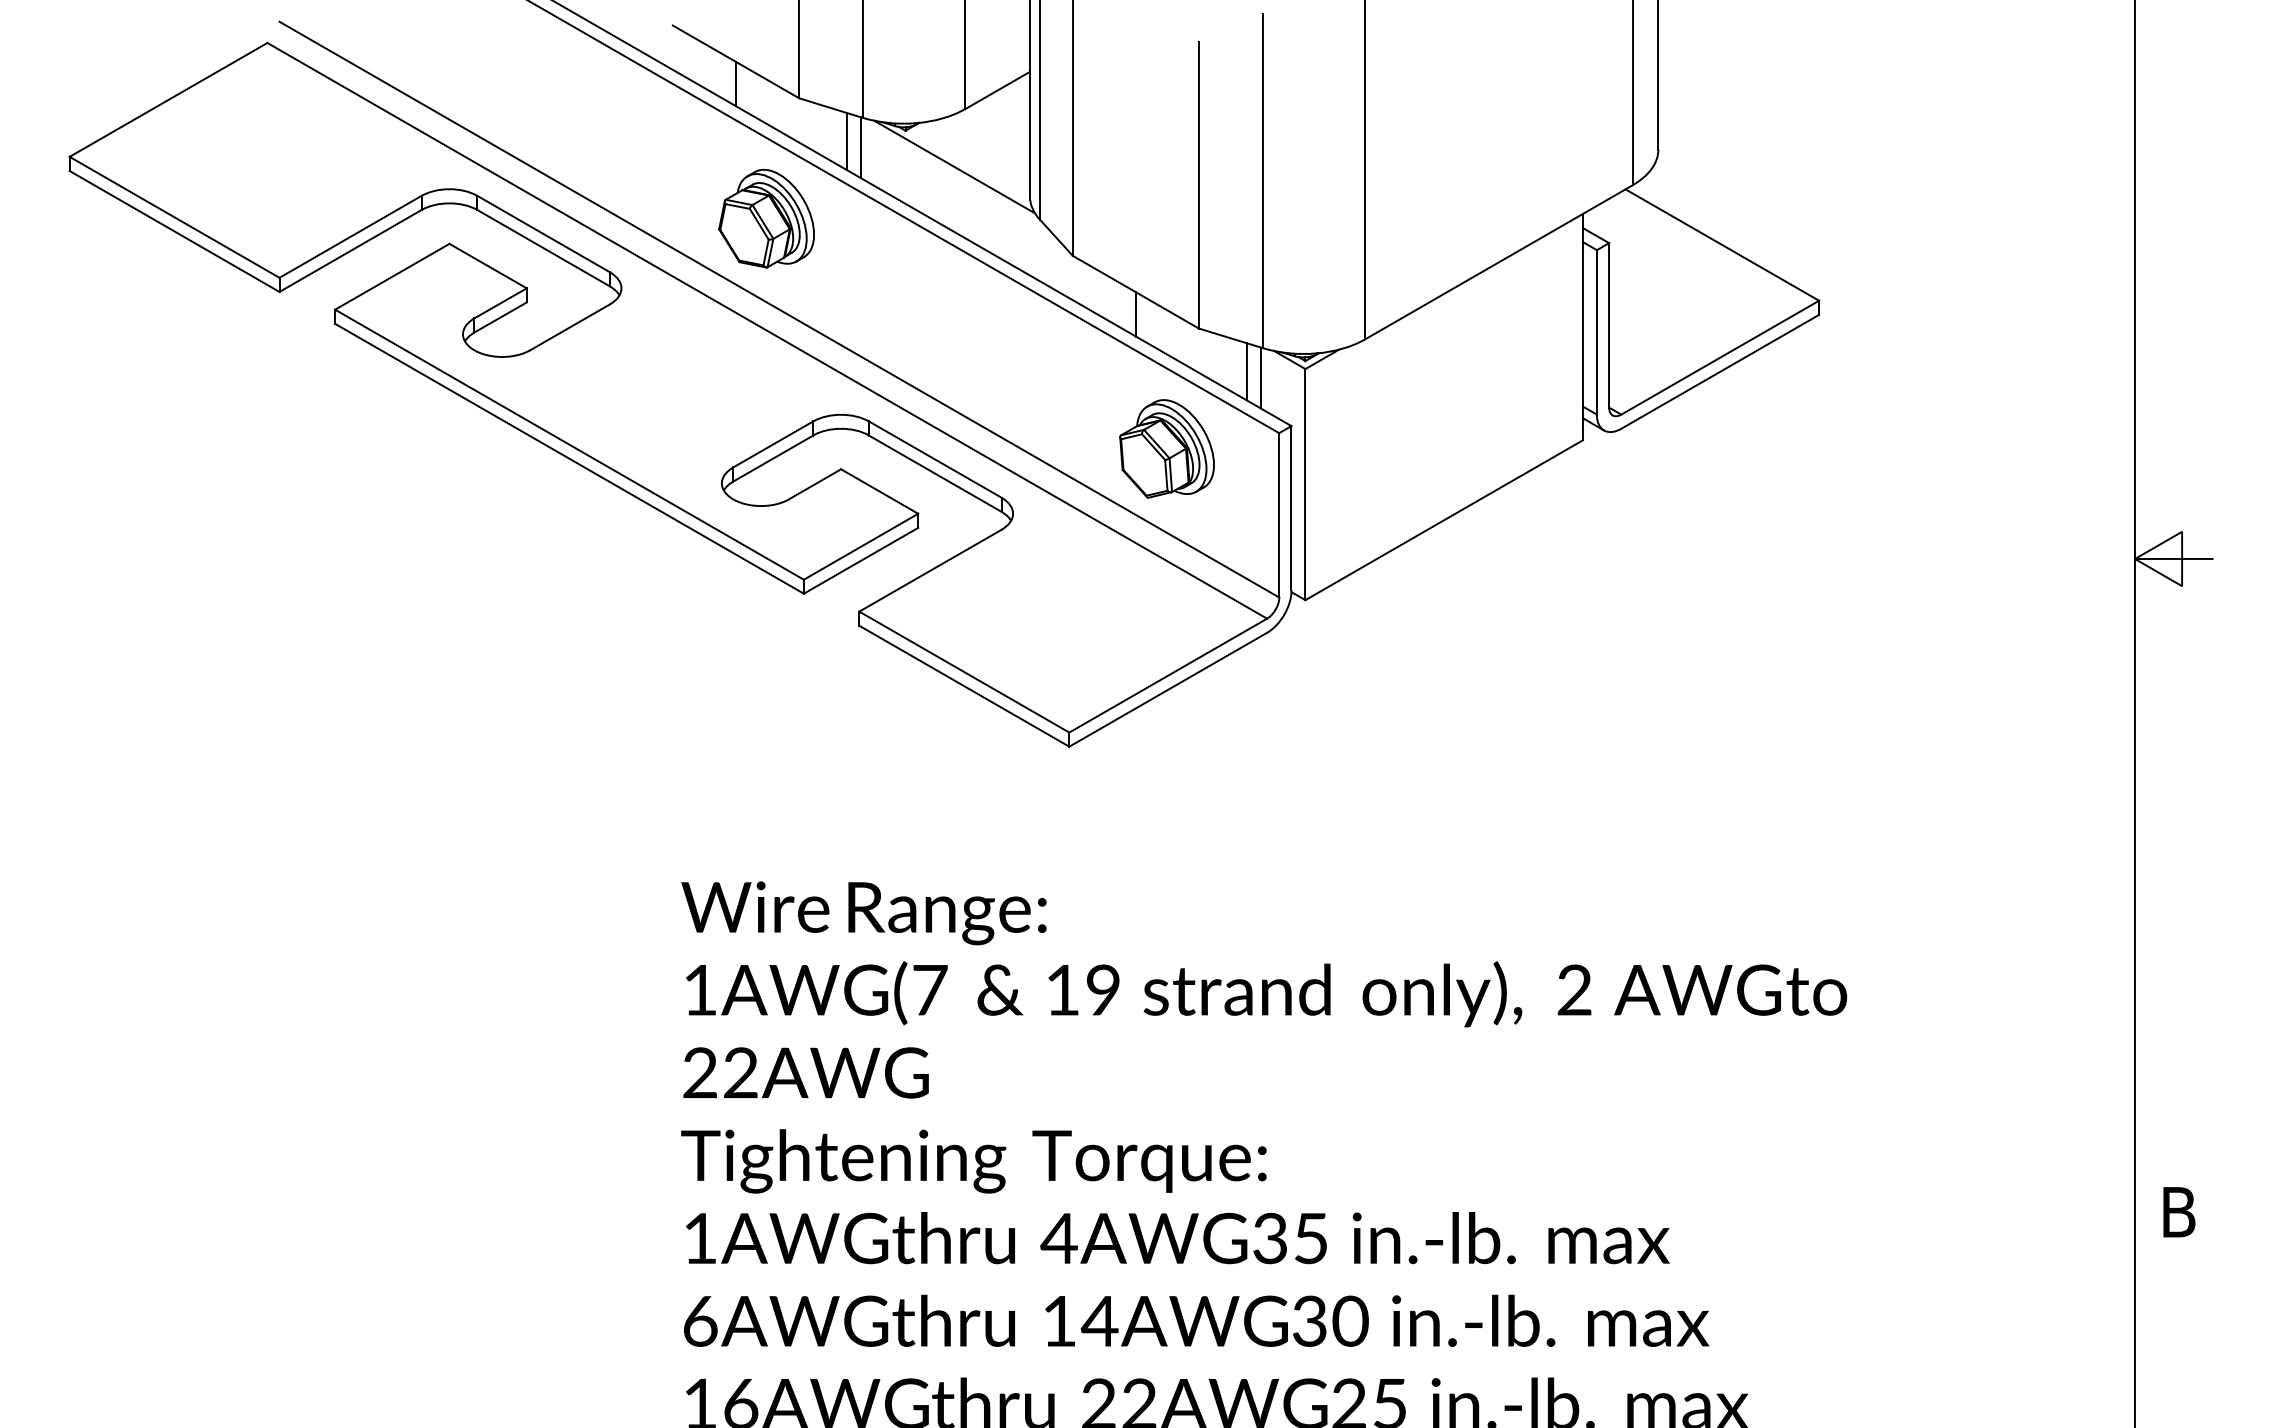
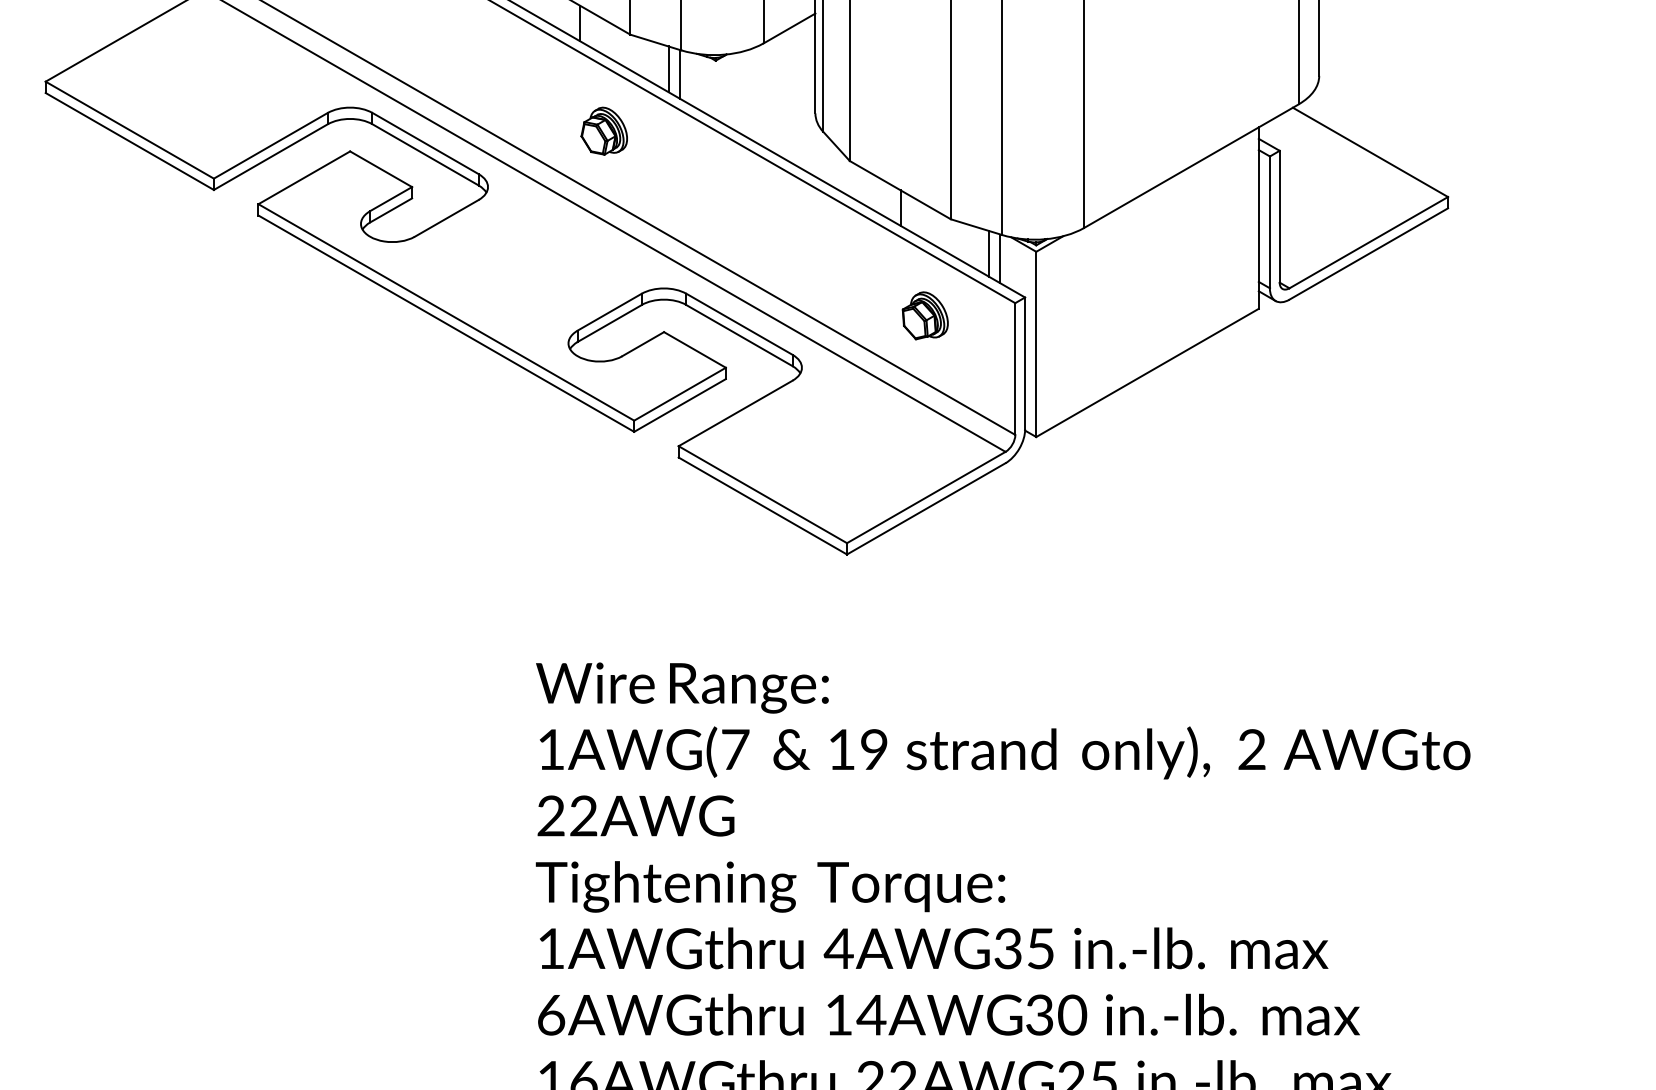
line: (954, 166) -> (754, 89), removed
part: (766, 218) -> (604, 131), size x0.6
part: (1166, 448) -> (924, 315), size x0.6

